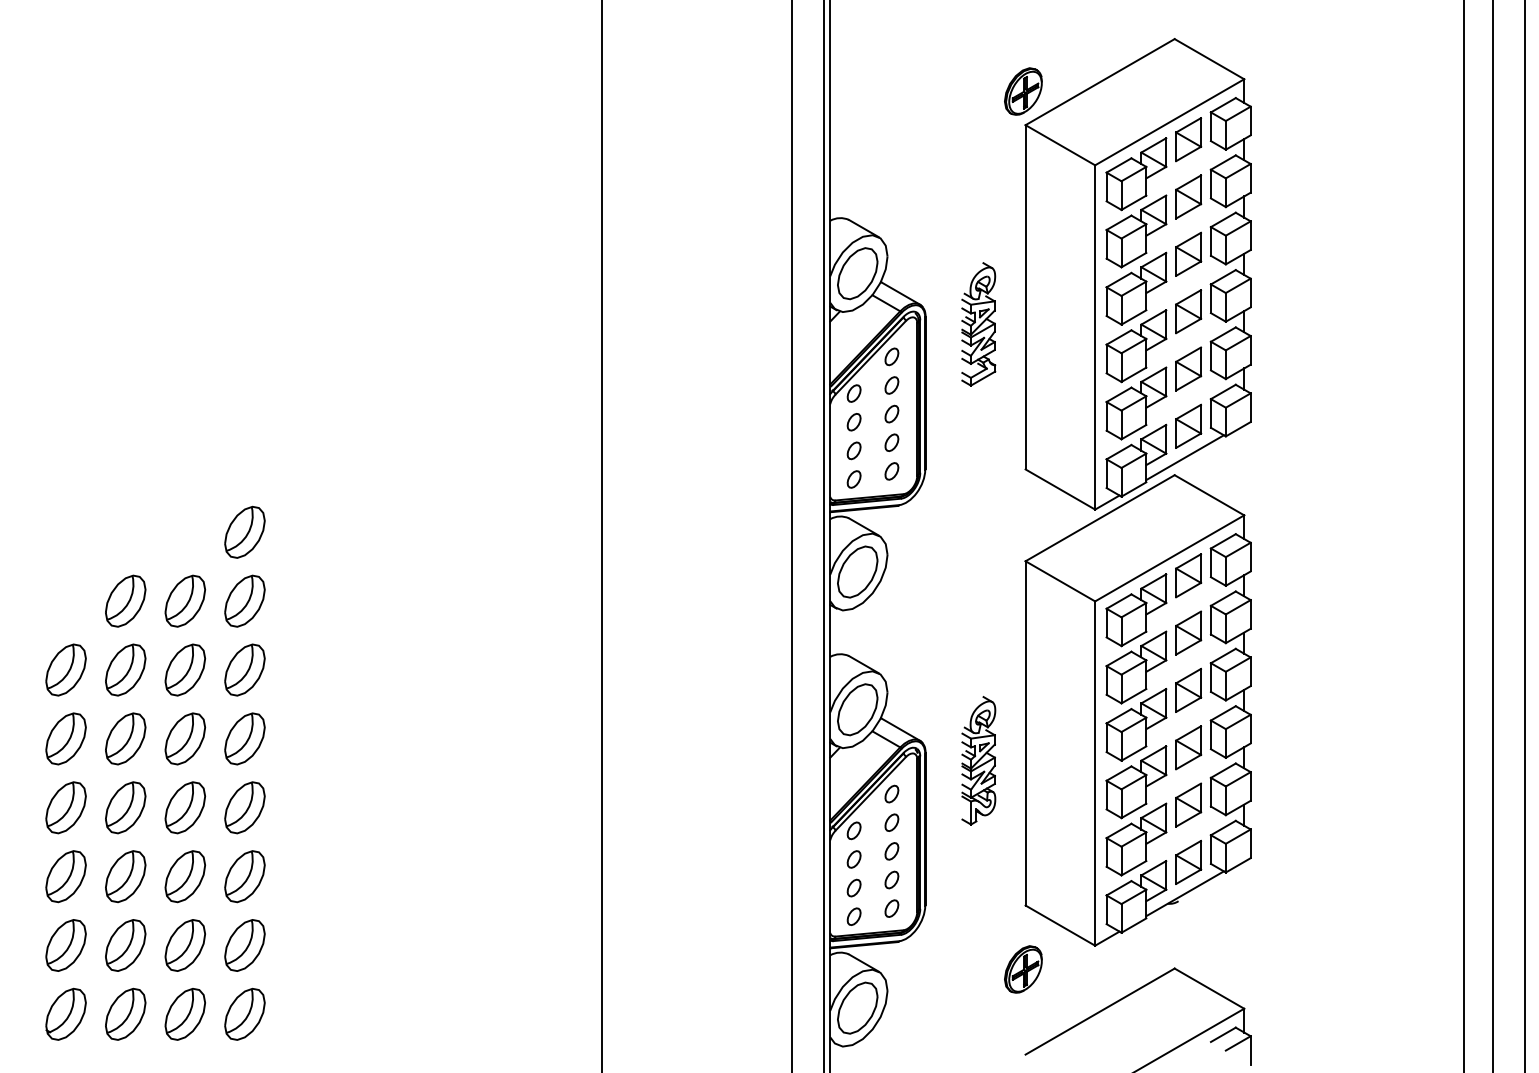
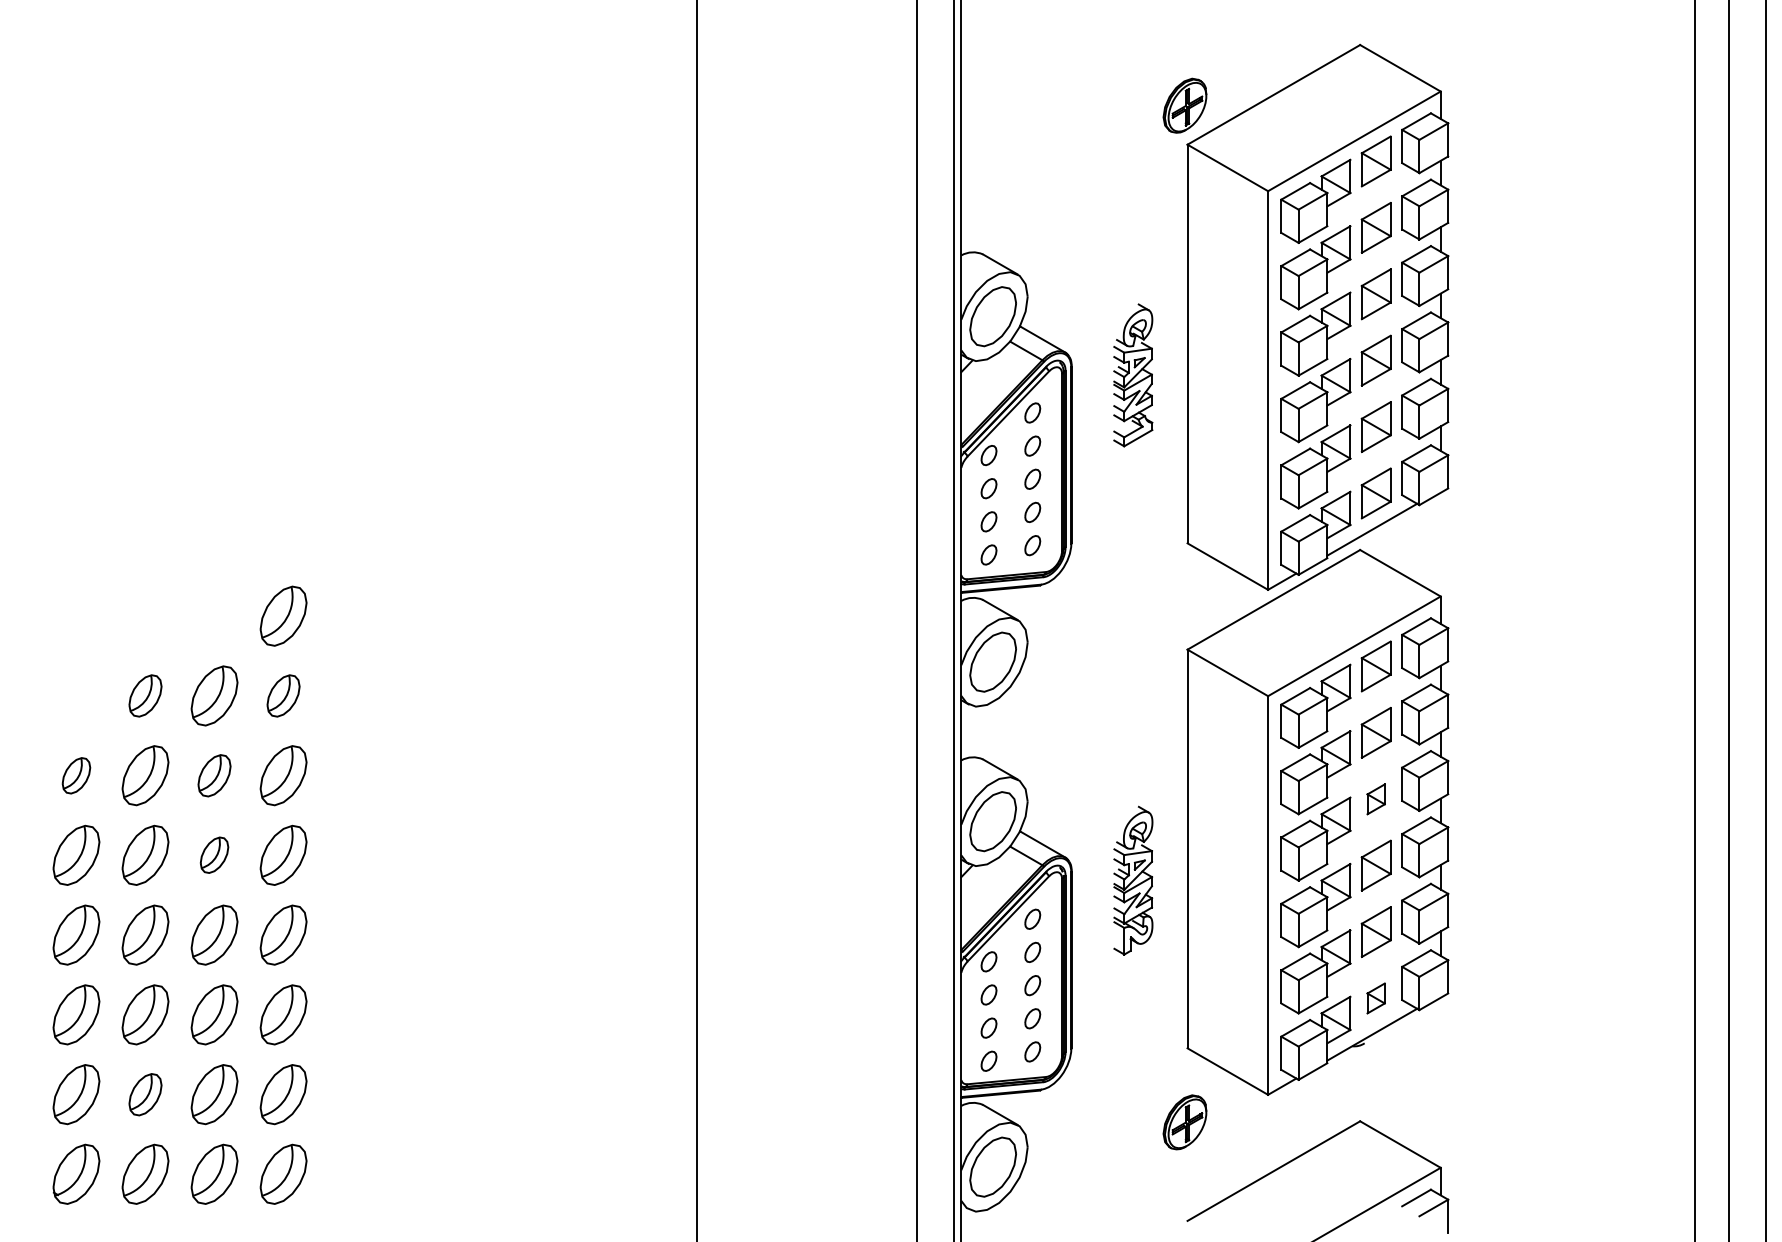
part: (125, 600) -> (145, 695), size x0.7
part: (244, 600) -> (283, 695), size x0.7
part: (66, 669) -> (76, 775), size x0.6
part: (185, 669) -> (214, 775), size x0.7
part: (1187, 690) -> (1375, 799), size x0.6
part: (185, 738) -> (214, 854), size x0.6
part: (1187, 862) -> (1375, 998), size x0.6
part: (125, 945) -> (145, 1094), size x0.7

